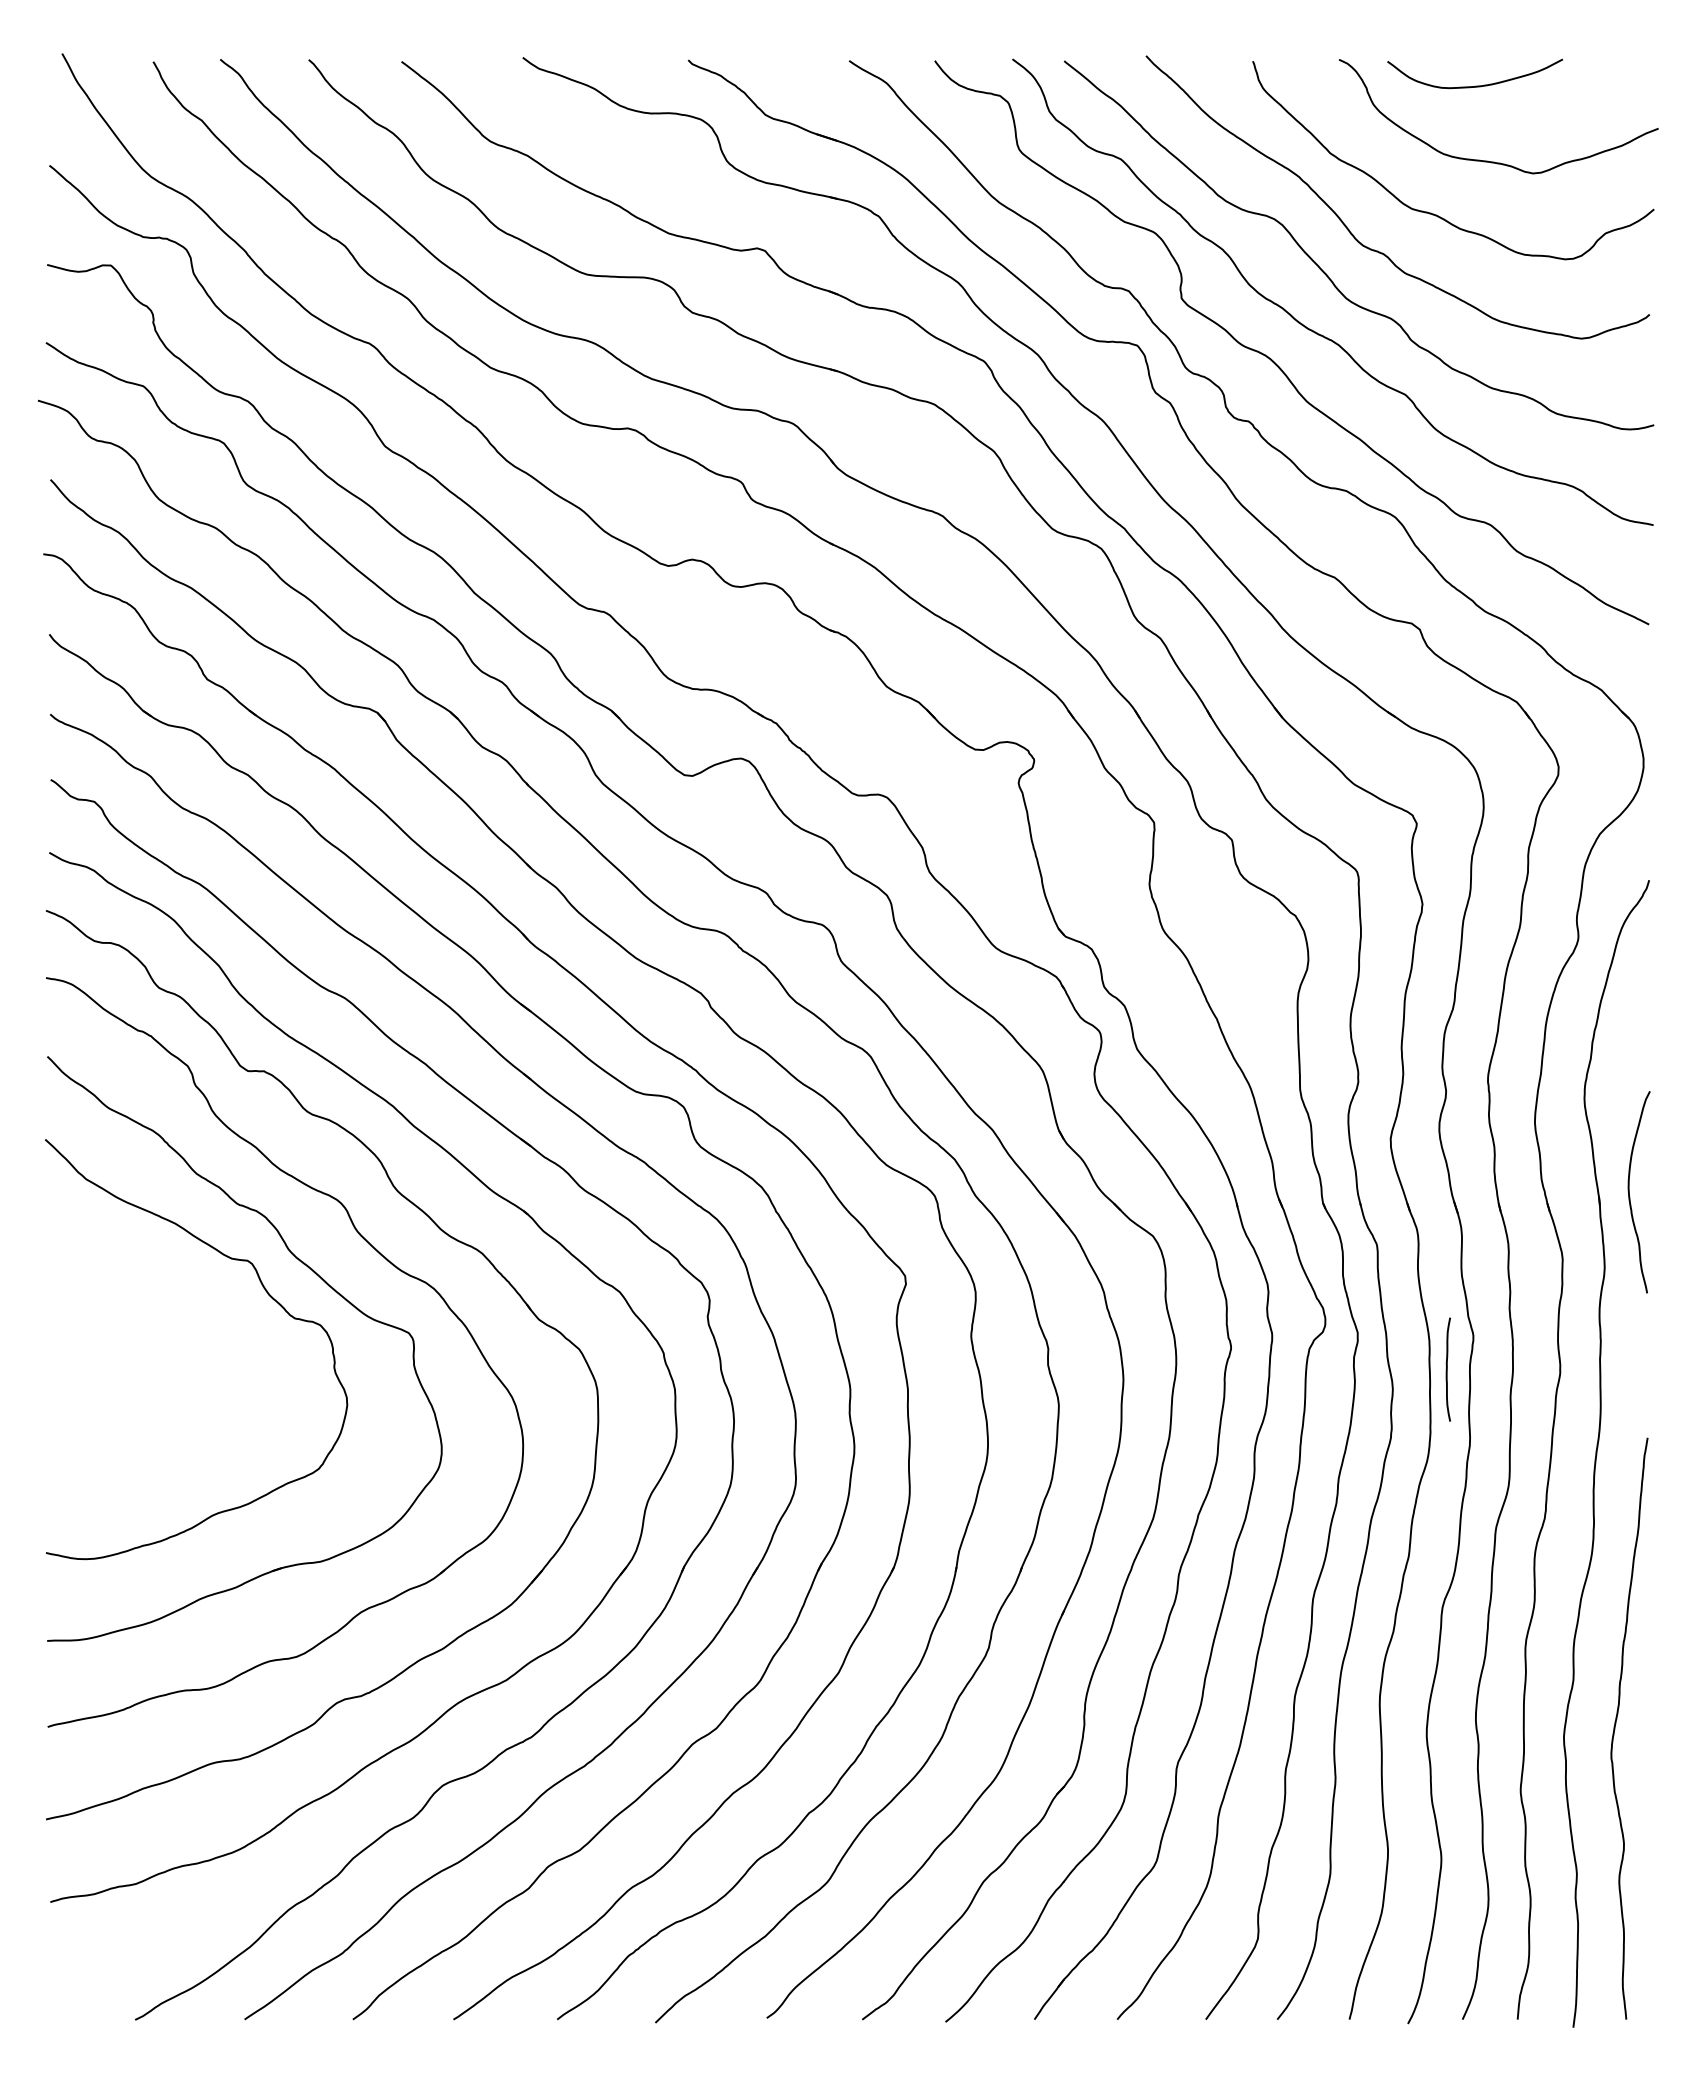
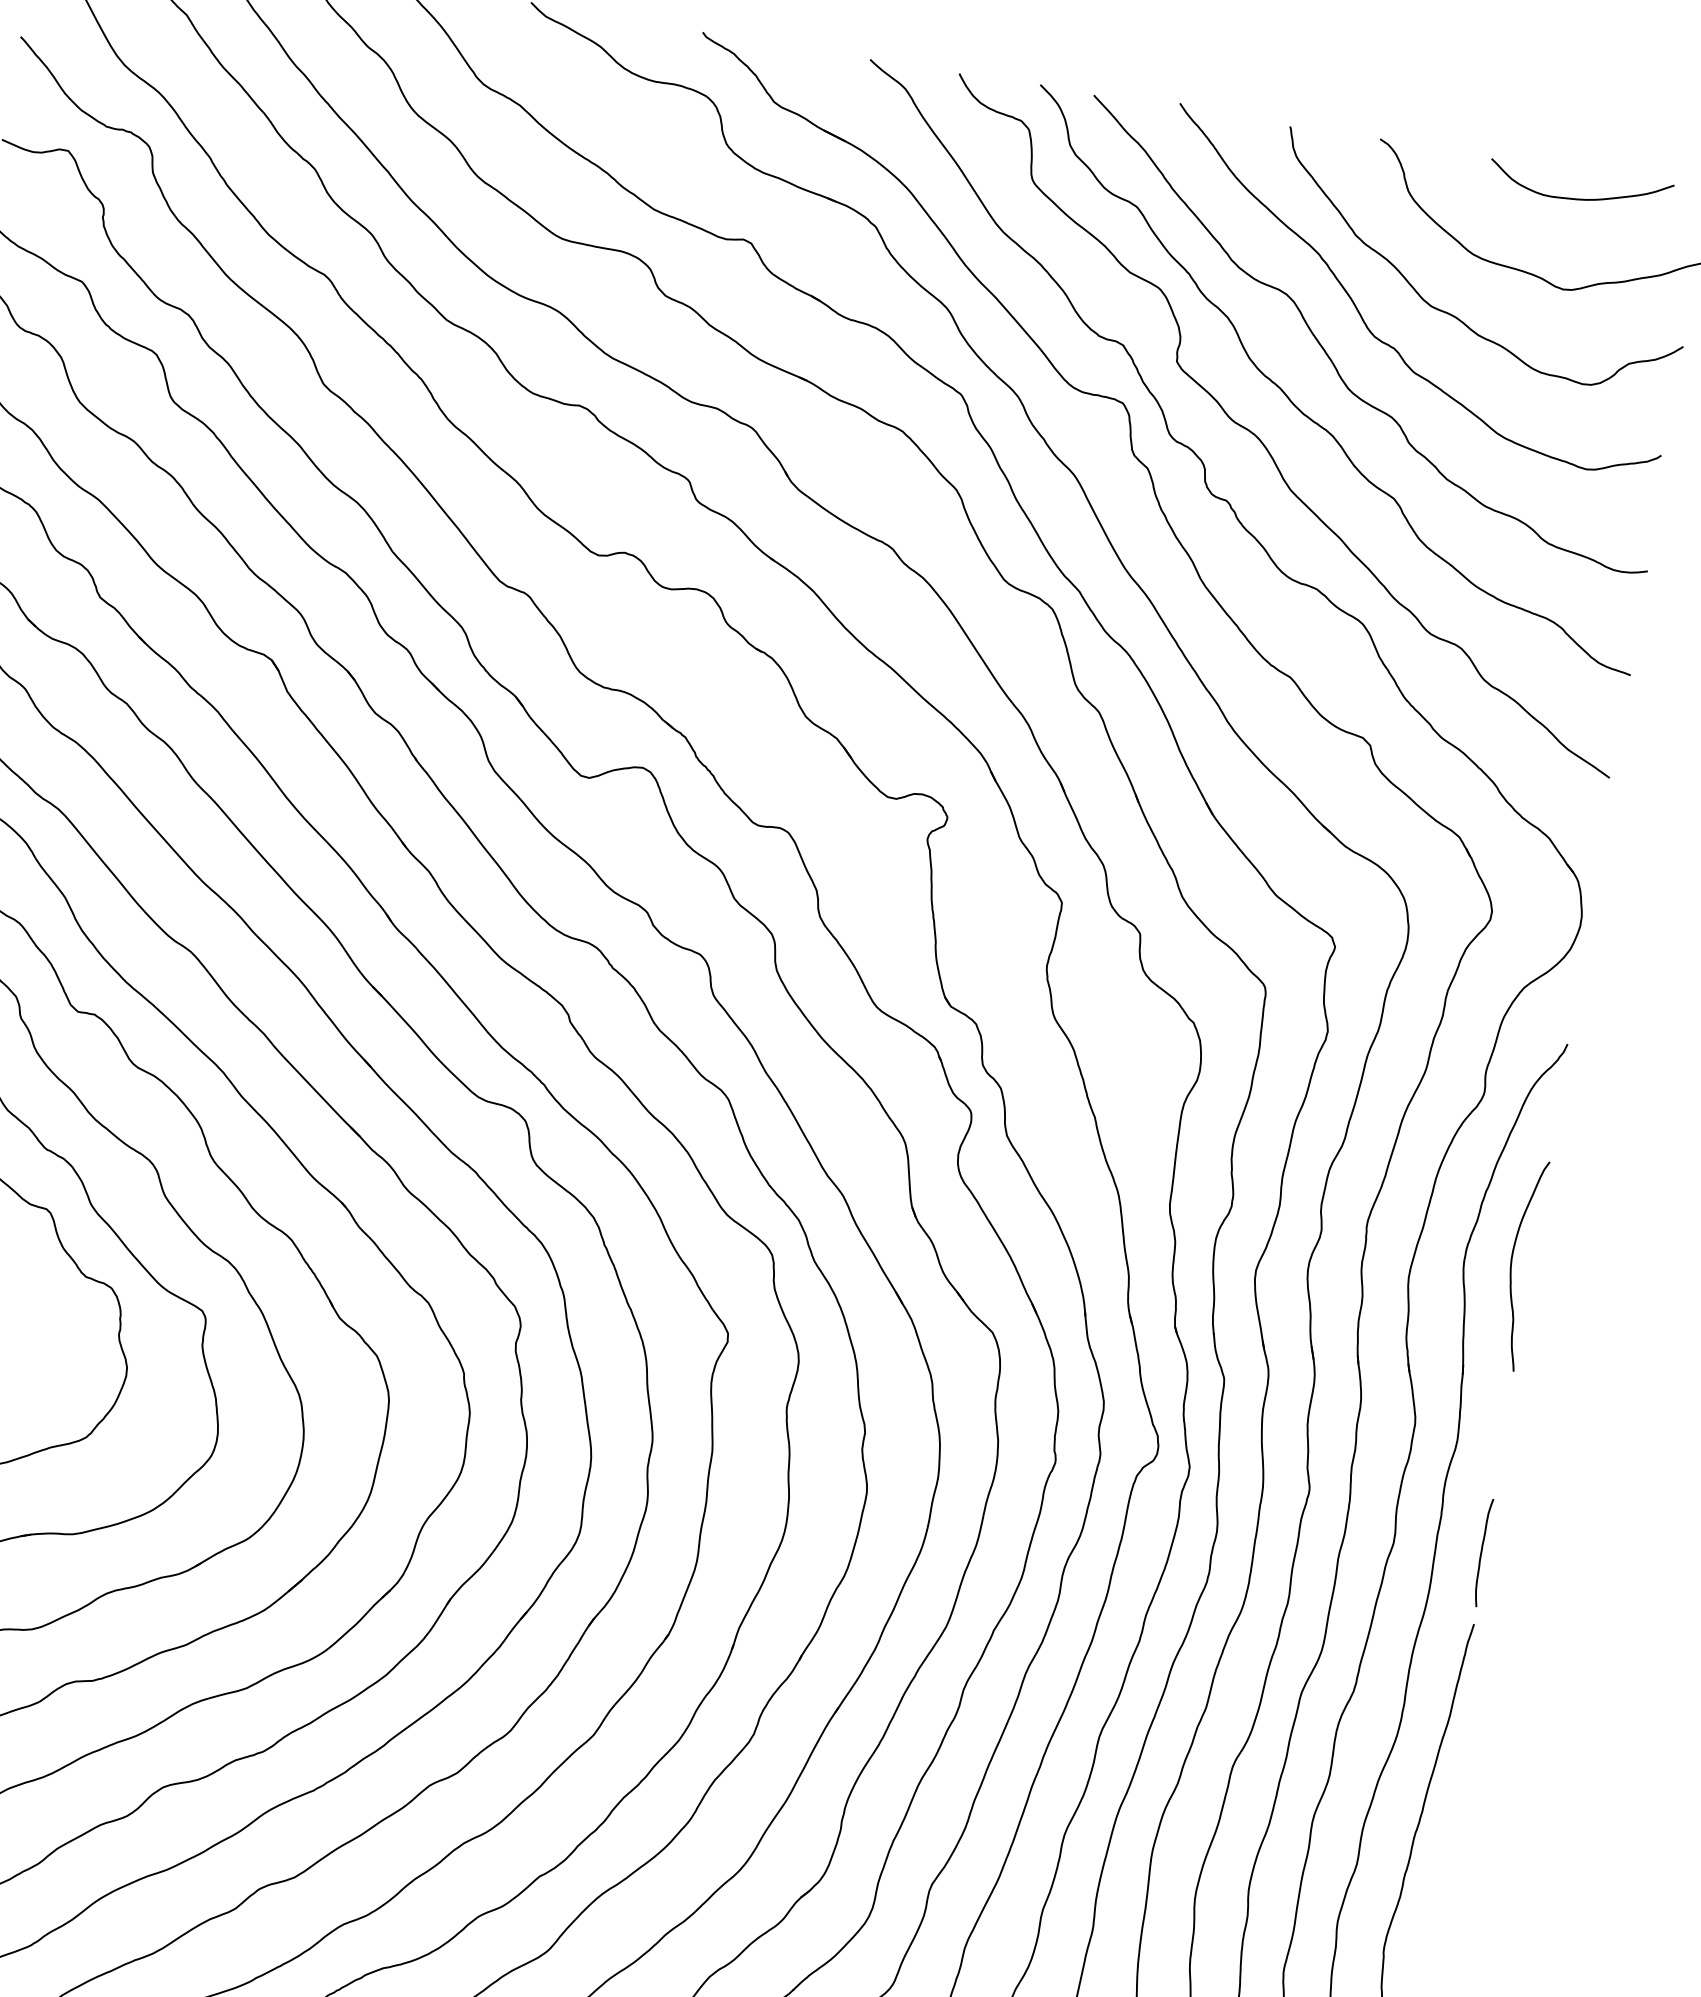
curve: (1475, 85) -> (1579, 198), moved
curve: (1630, 1196) -> (1512, 1268), moved
curve: (1447, 1369) -> (1482, 1552), moved

